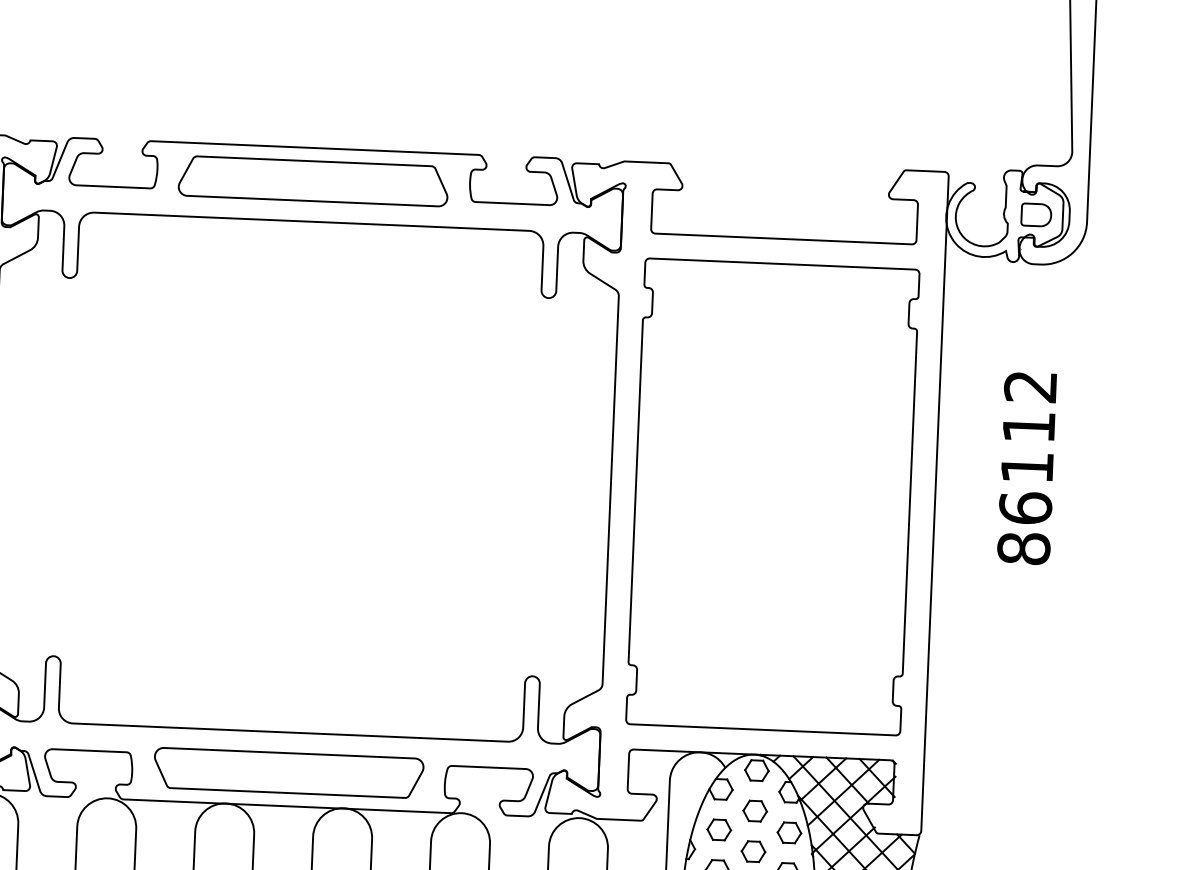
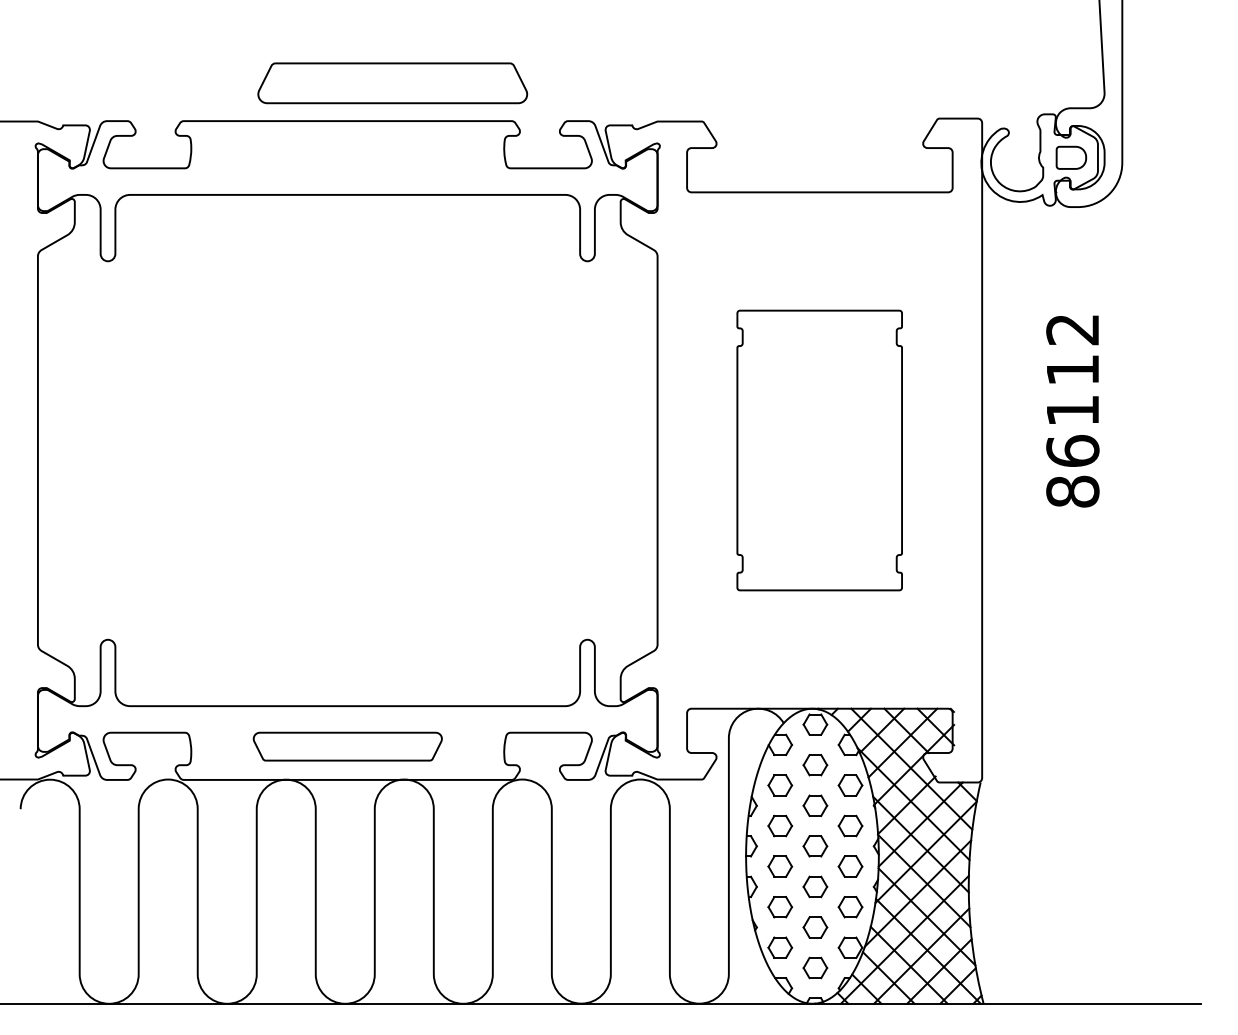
part: (313, 181) -> (392, 83), moved
part: (772, 496) -> (819, 450), size x0.6
part: (288, 772) -> (347, 746), size x0.7

